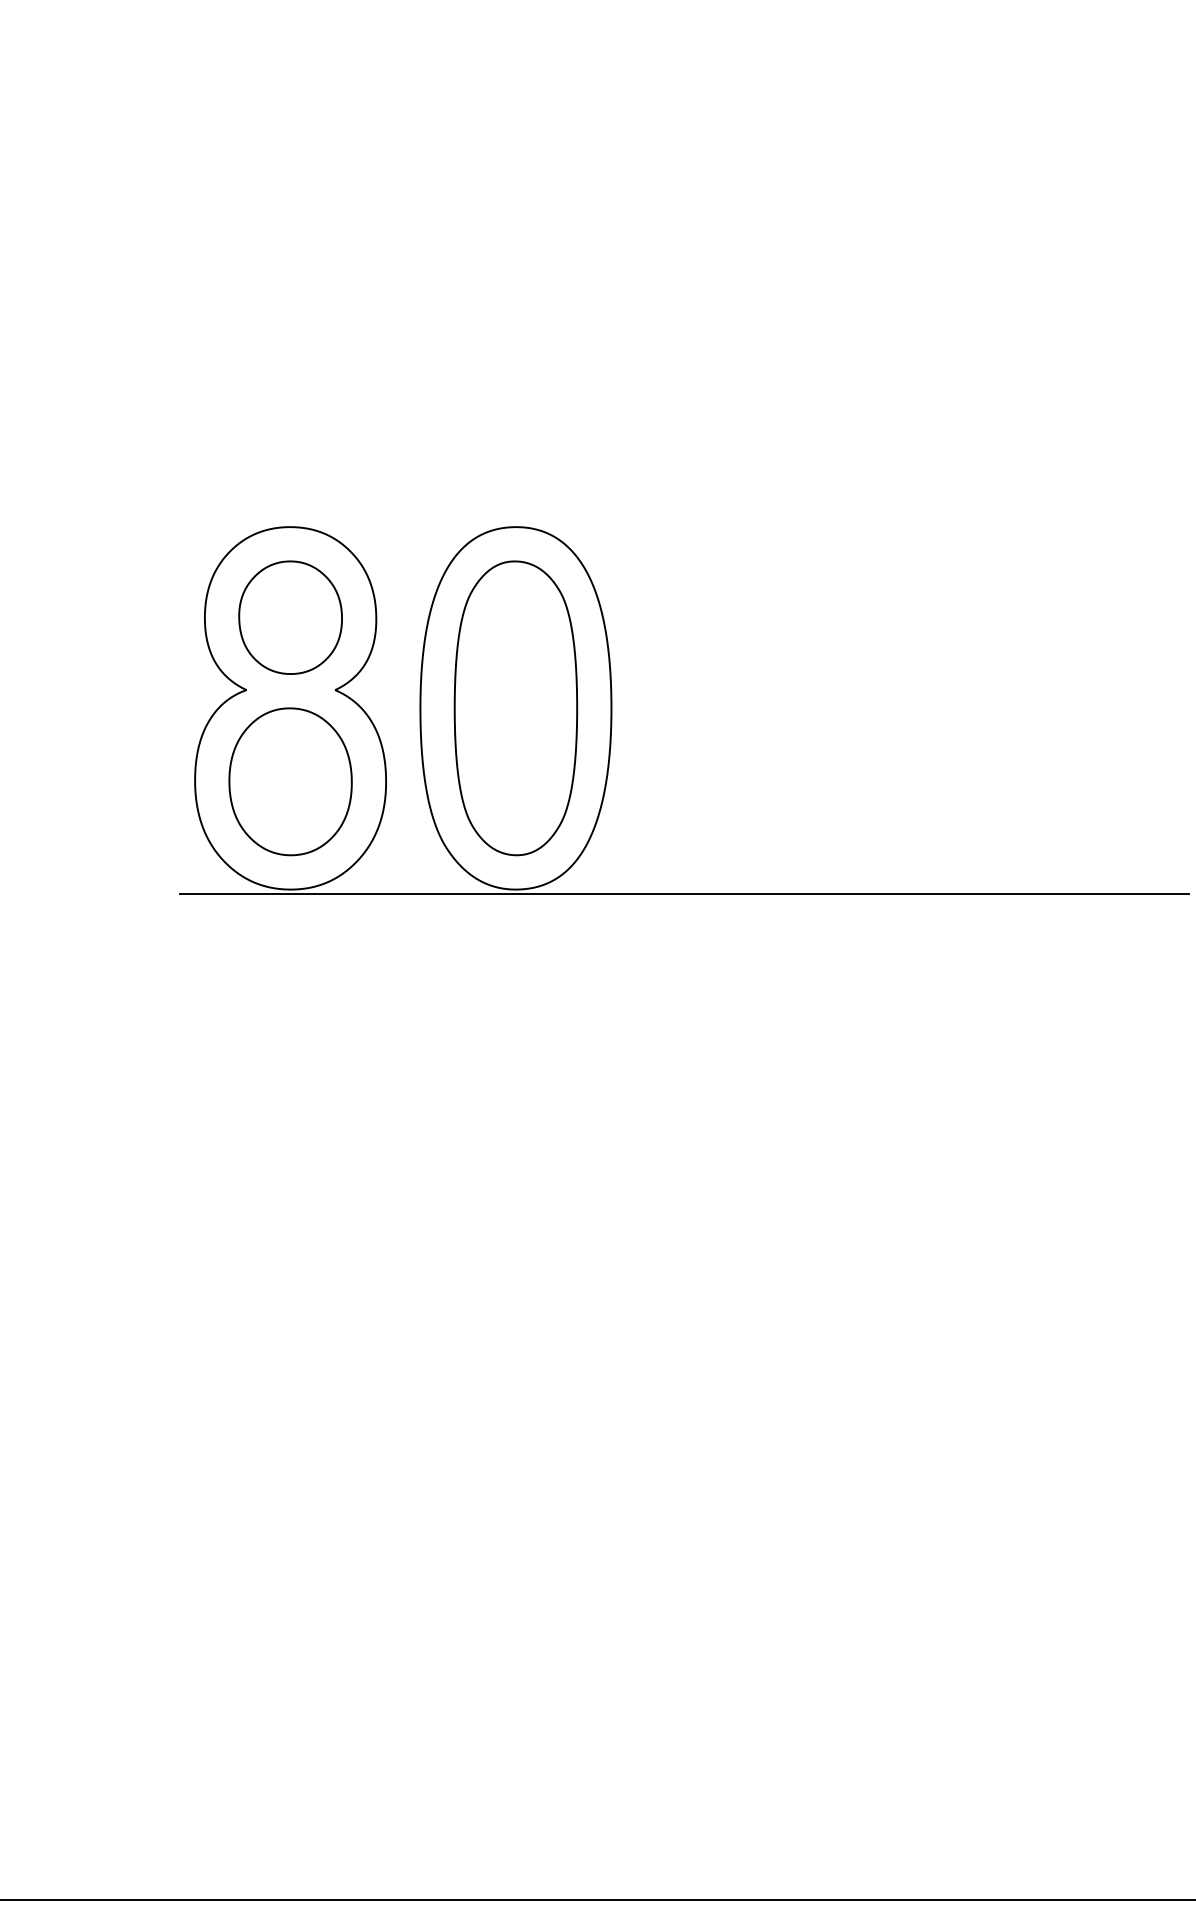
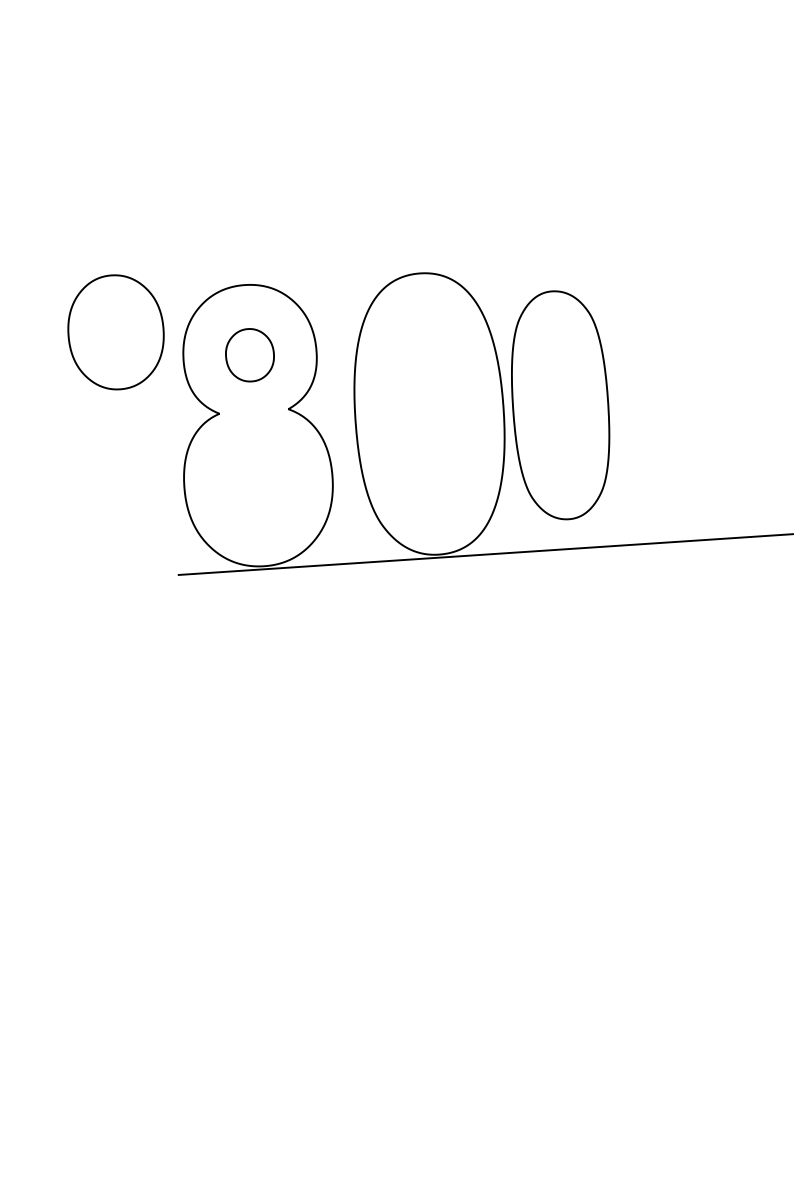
part: (290, 617) -> (249, 355), size x0.6
part: (515, 708) -> (560, 405), moved
part: (290, 781) -> (115, 332), moved

